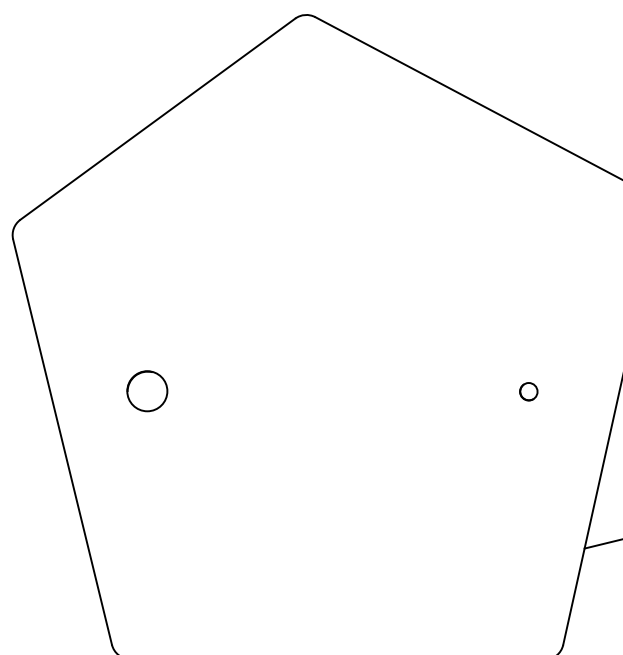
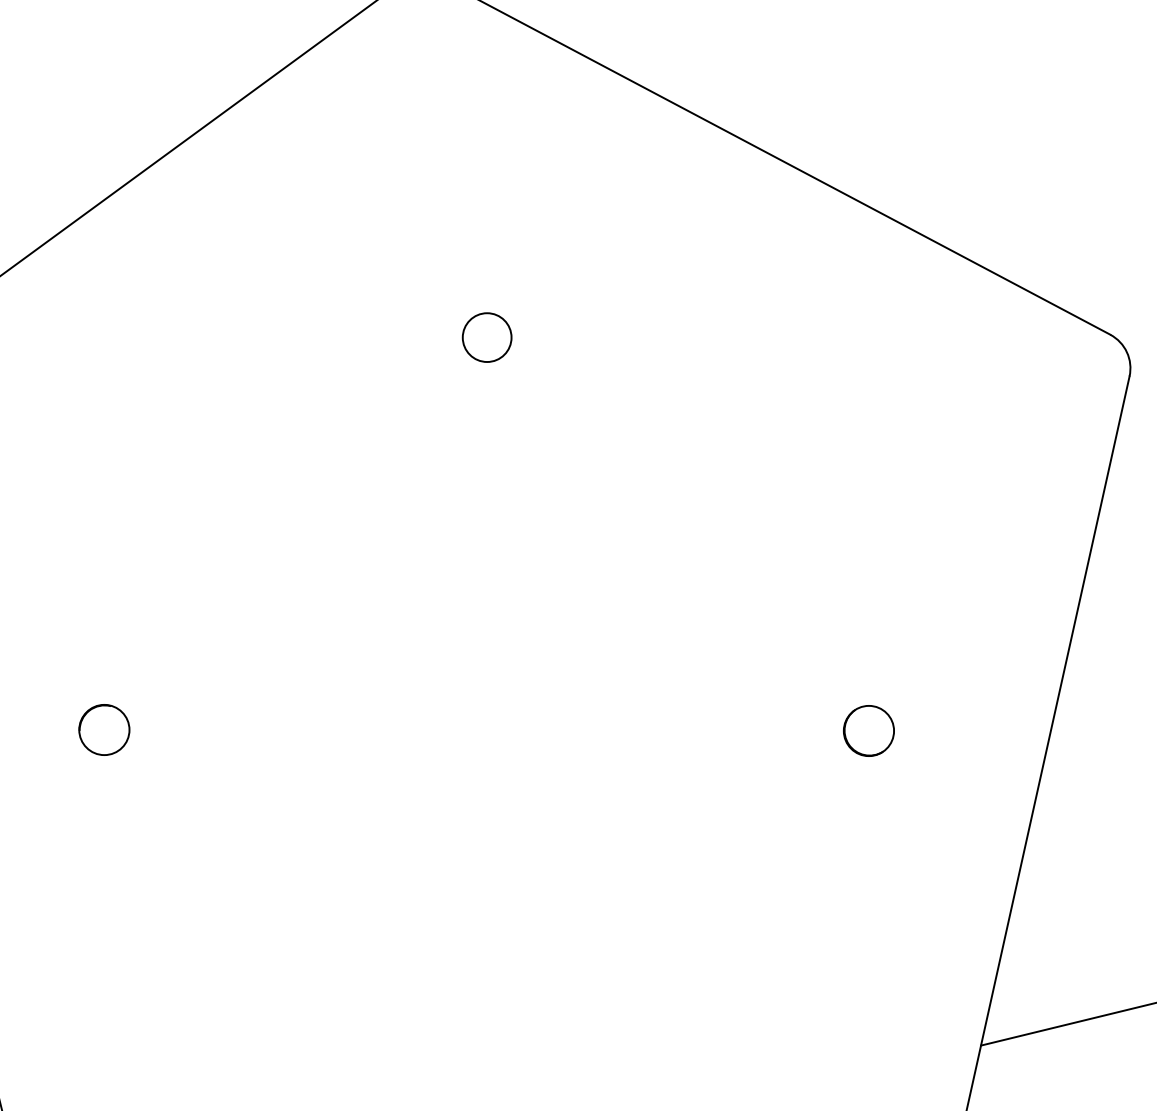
circle: (338, 195) -> (487, 337), added
circle: (147, 390) -> (104, 728), size x0.62
circle: (528, 391) -> (868, 730), size x1.43

